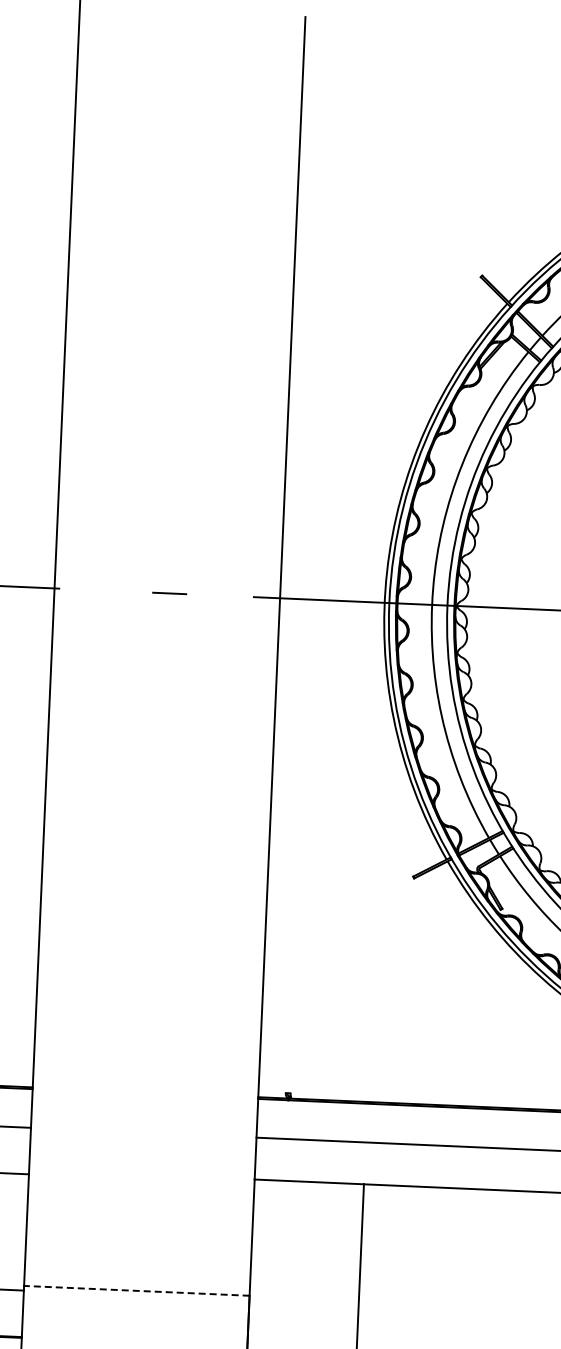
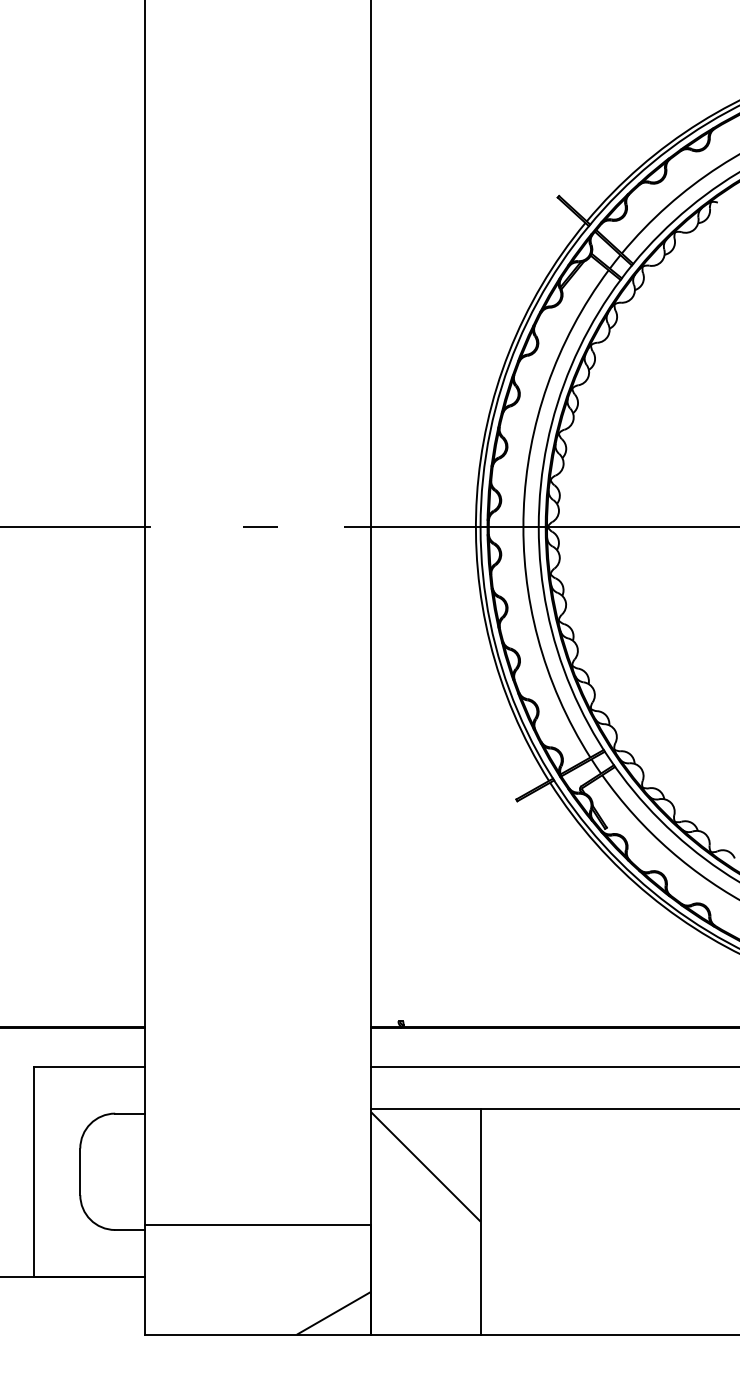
hatch: (306, 1239) -> (425, 1166), added
line: (137, 1291) -> (258, 1225), dashed -> solid

